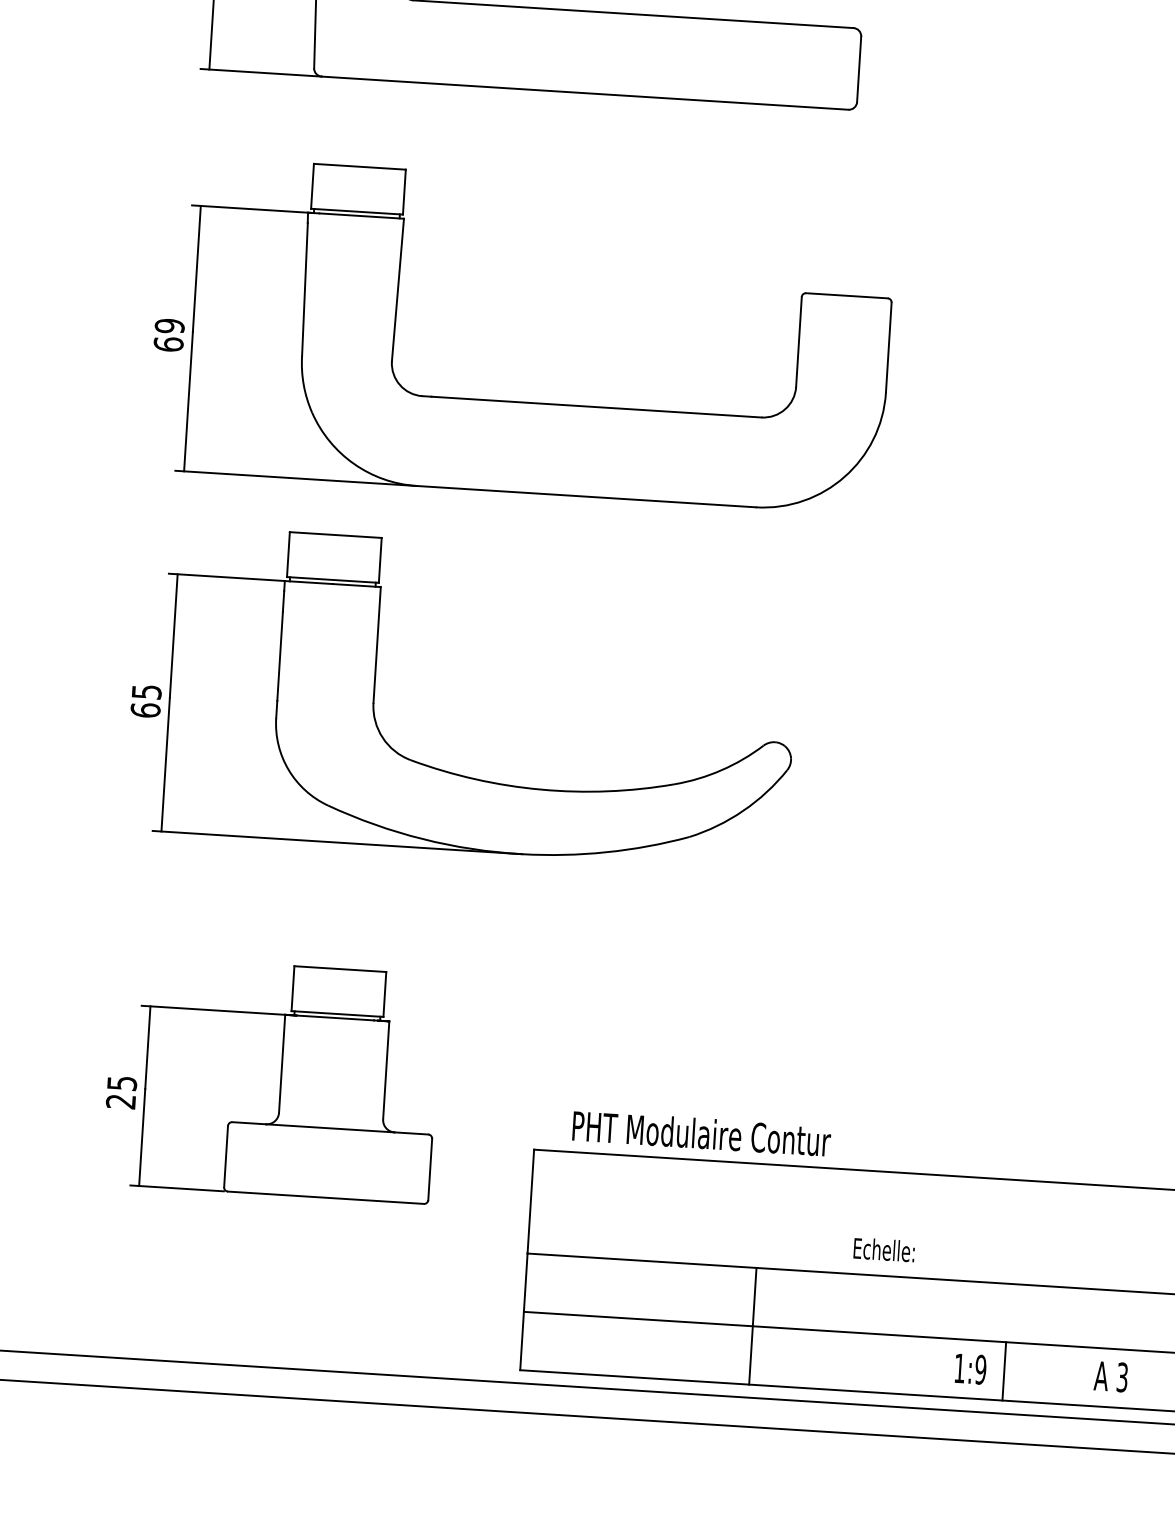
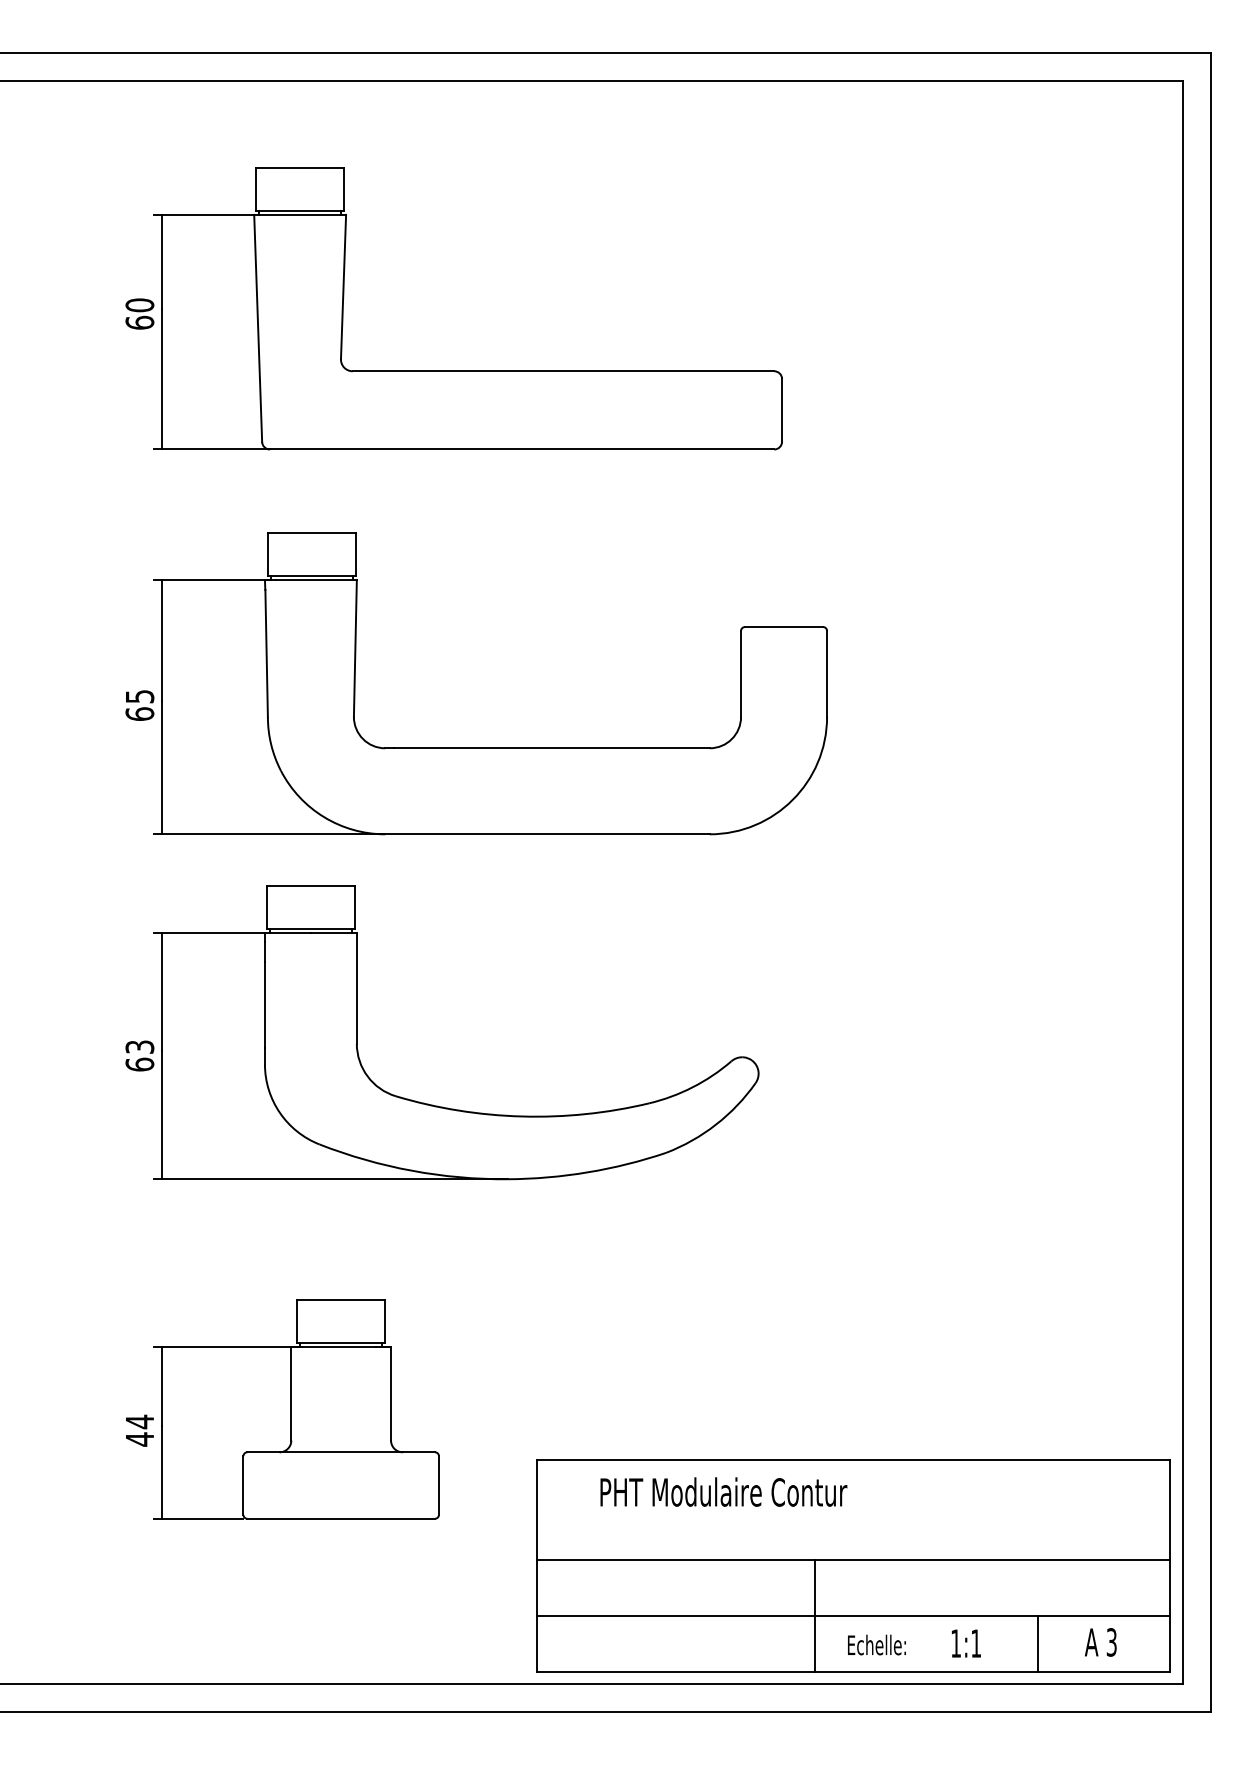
text: (169, 325) -> (139, 696), 69 -> 65
text: (146, 691) -> (139, 1046), 65 -> 63
text: (121, 1092) -> (139, 1430), 25 -> 44
text: (701, 1133) -> (723, 1491), moved
text: (883, 1249) -> (876, 1644), moved
line: (753, 1326) -> (815, 1615), moved
text: (981, 1369) -> (976, 1643), 1:9 -> 1:1
line: (1004, 1371) -> (1037, 1643), moved

